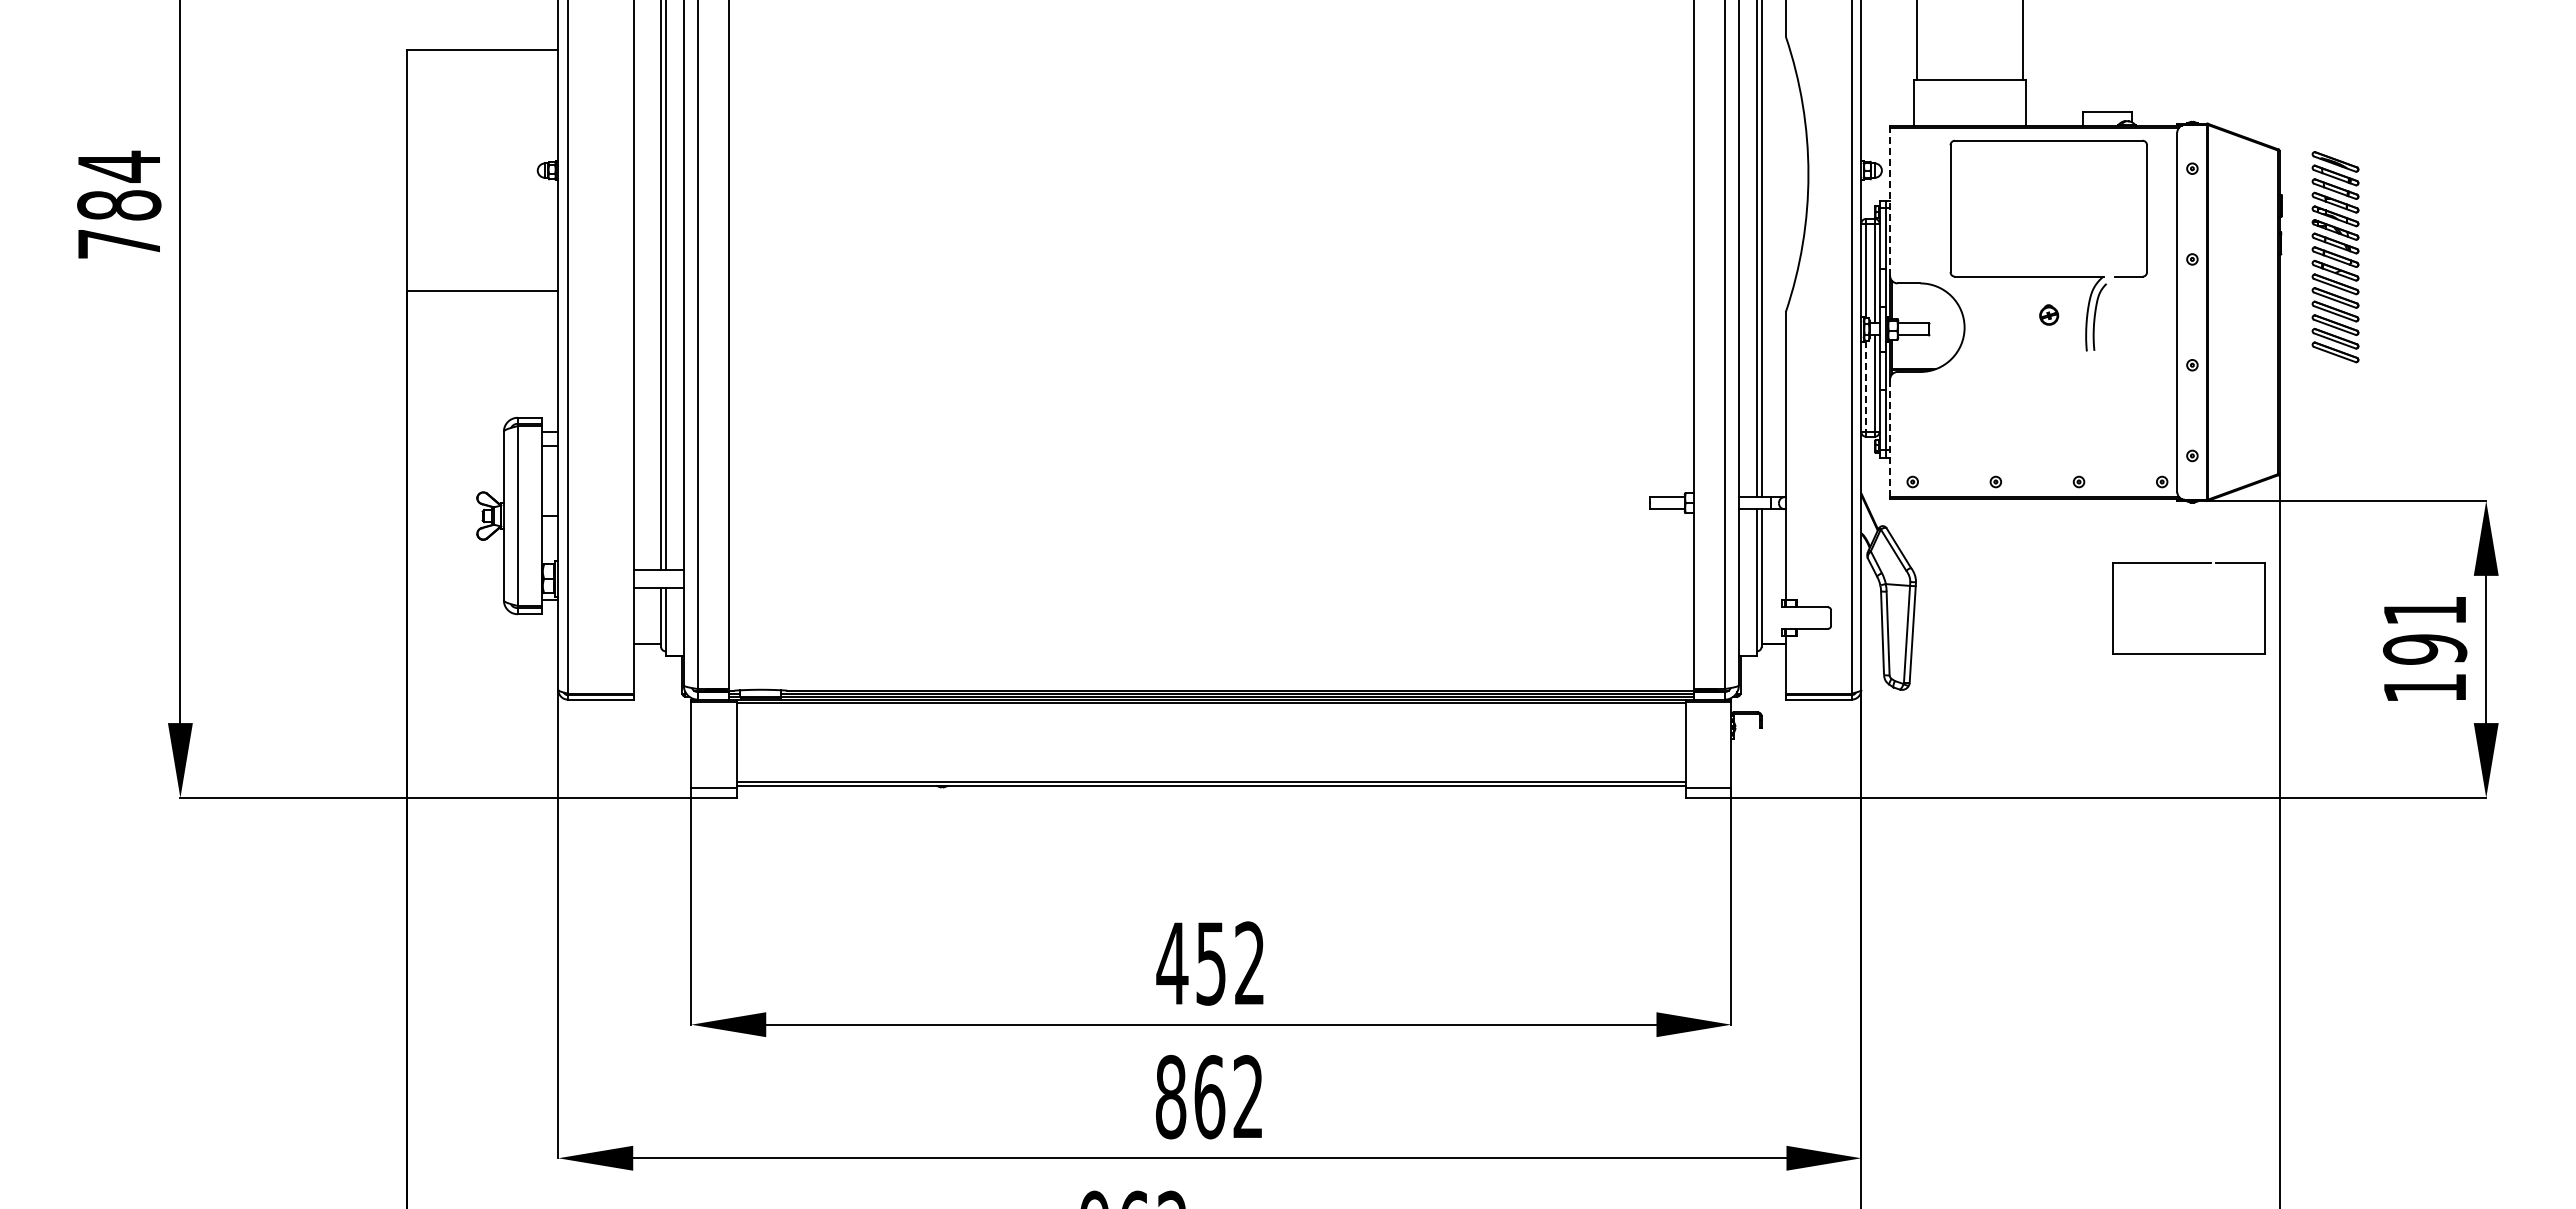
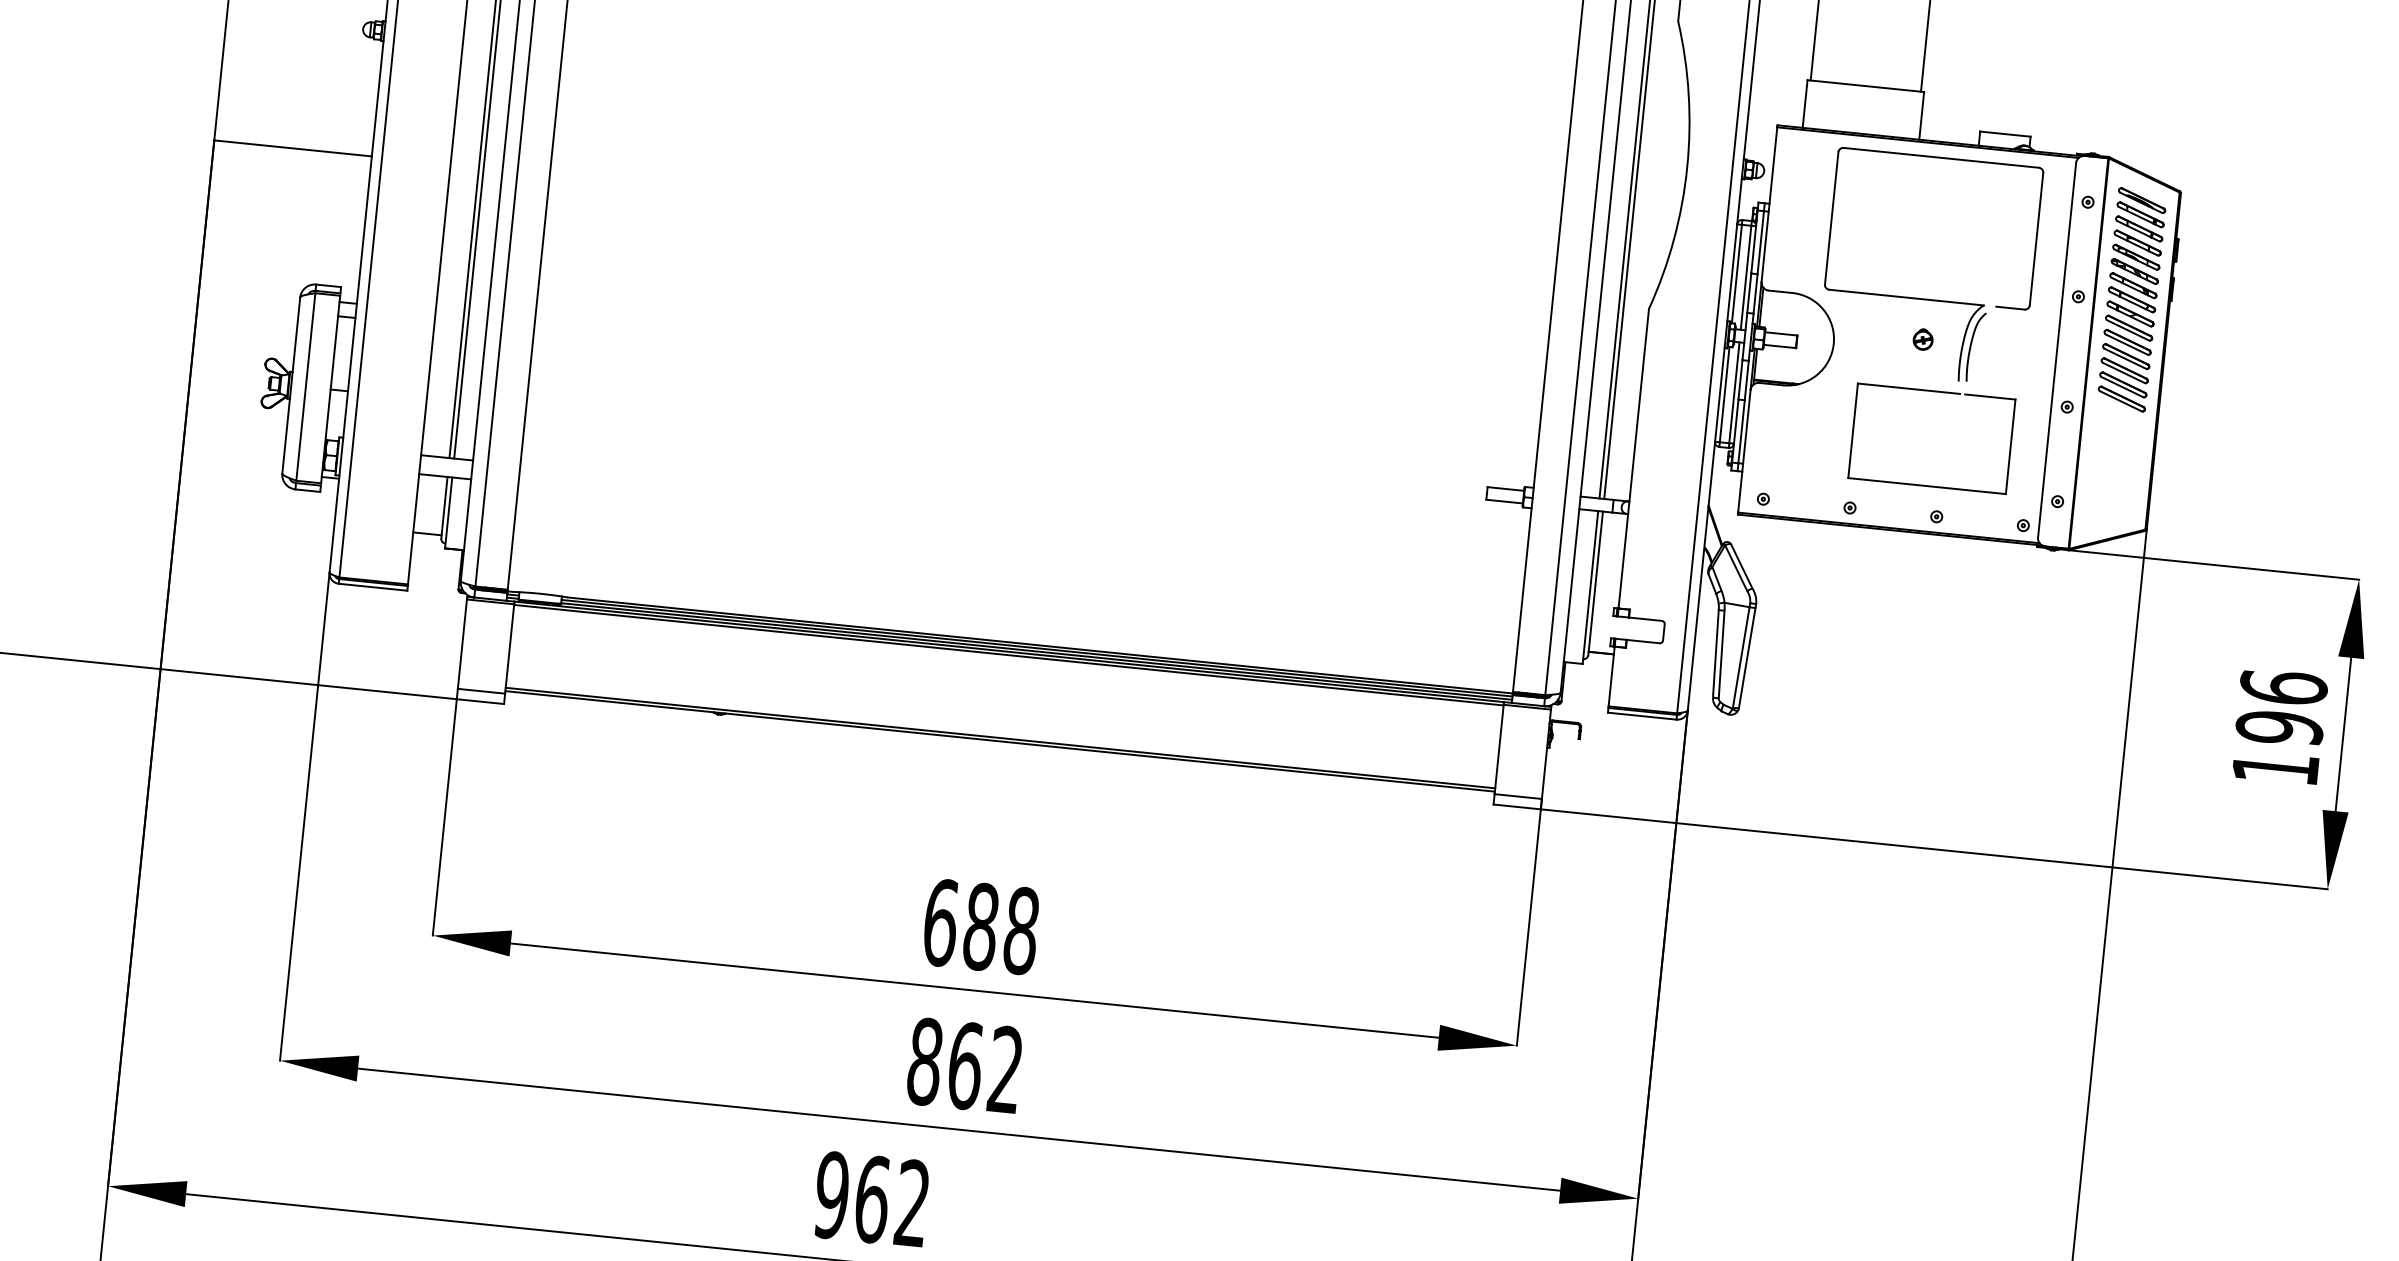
line: (1890, 201) -> (1769, 204), dashed -> solid
part: (2335, 257) -> (2131, 300), moved
line: (1865, 386) -> (1724, 394), dashed -> solid
line: (1890, 438) -> (1744, 451), dashed -> solid
part: (2188, 563) -> (1936, 391), moved
text: (2424, 610) -> (2283, 687), 191 -> 196
text: (1210, 963) -> (980, 926), 452 -> 688

